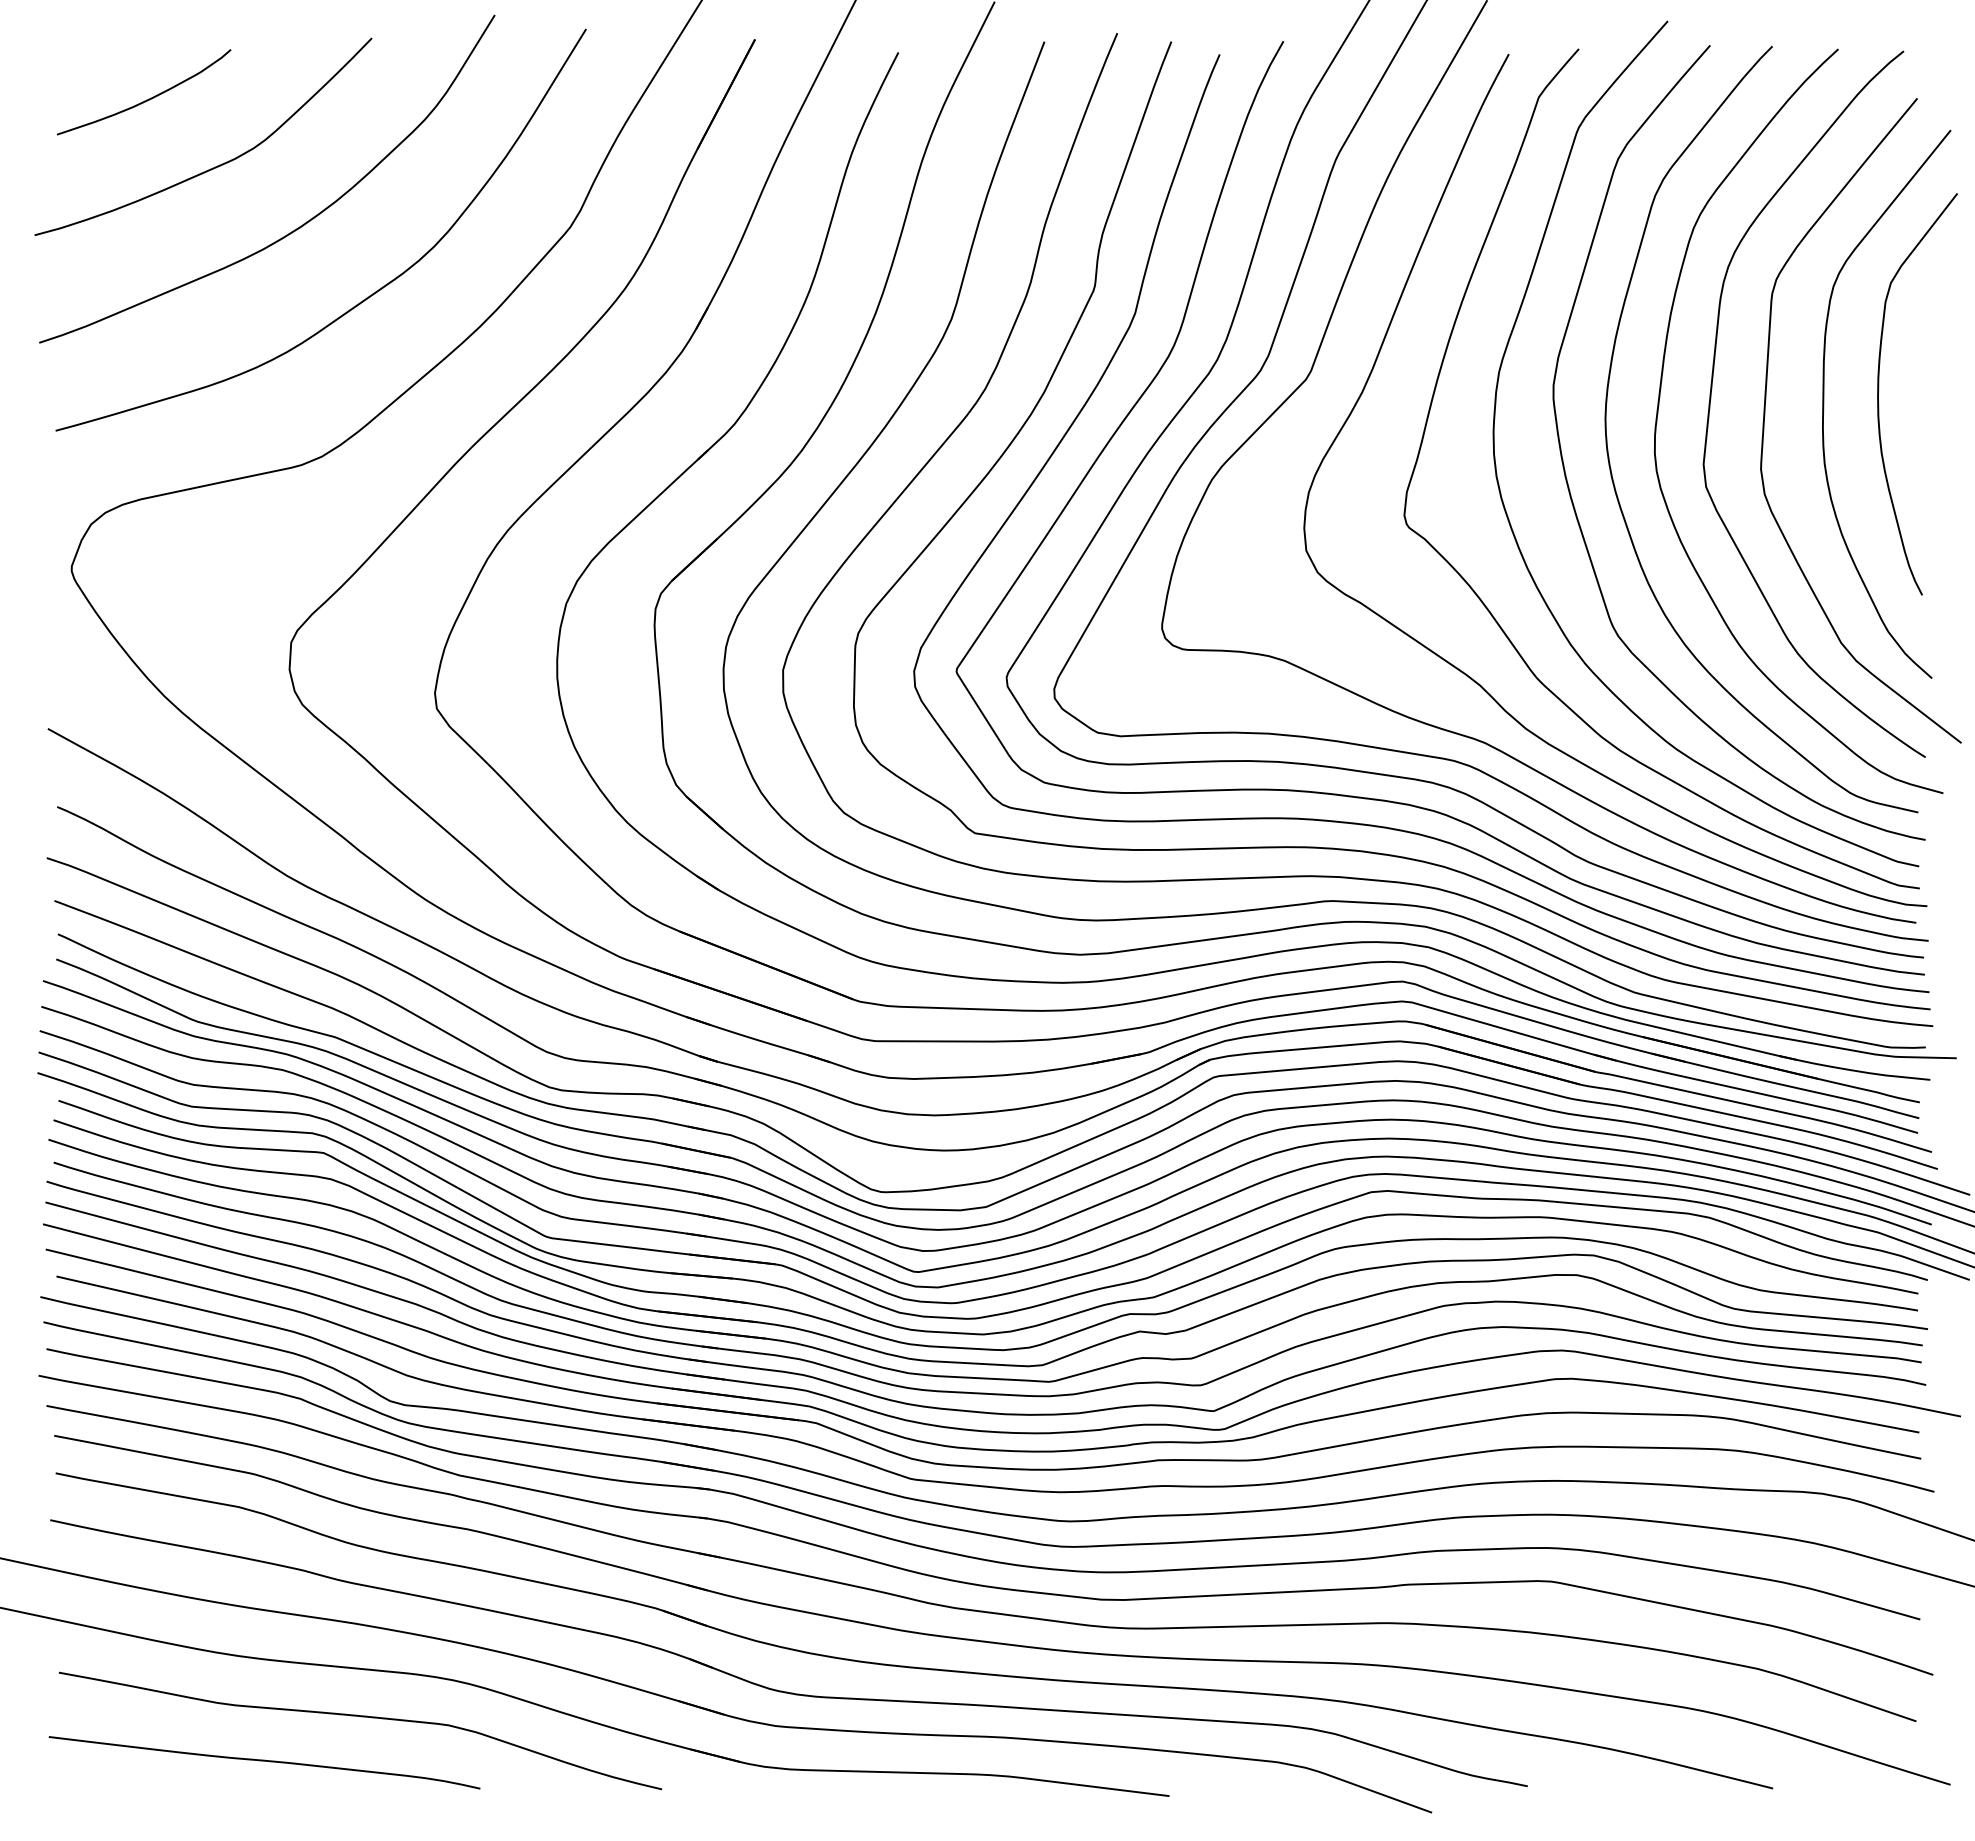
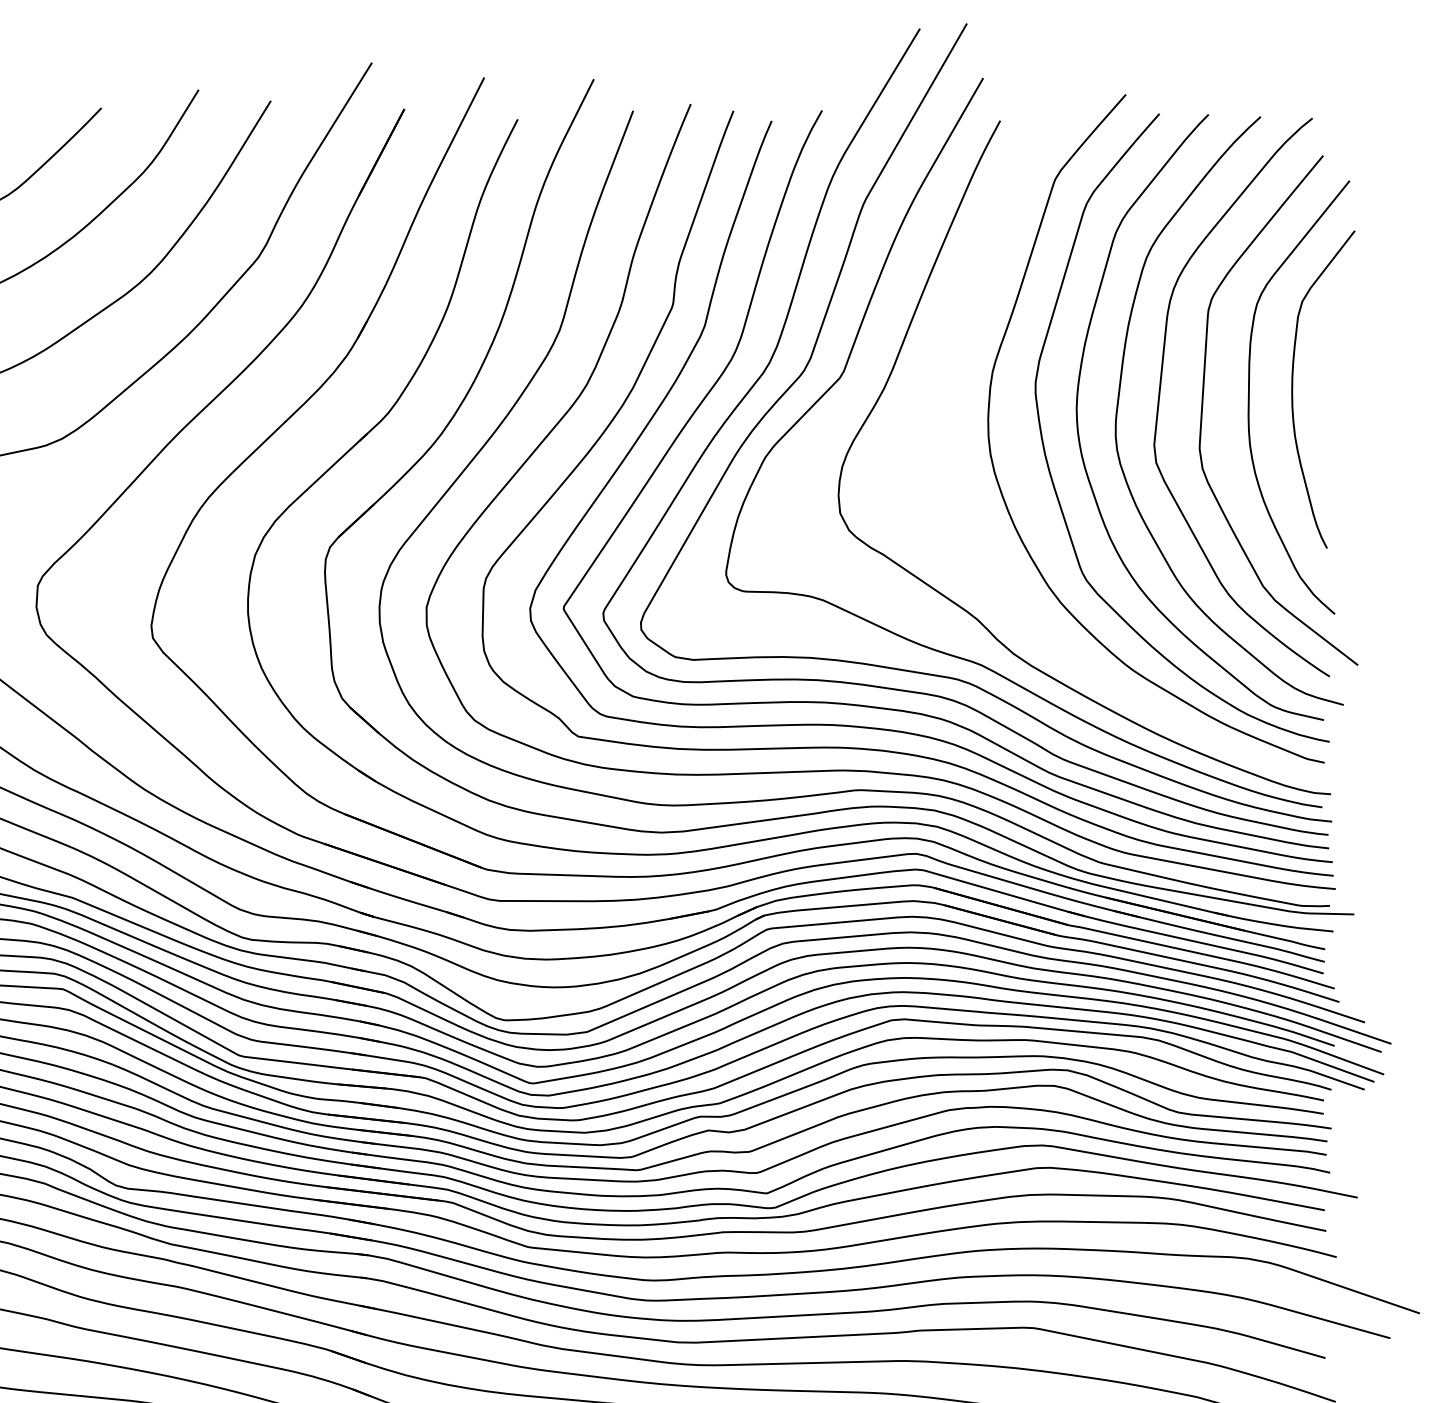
curve: (1482, 600) -> (979, 552), removed

